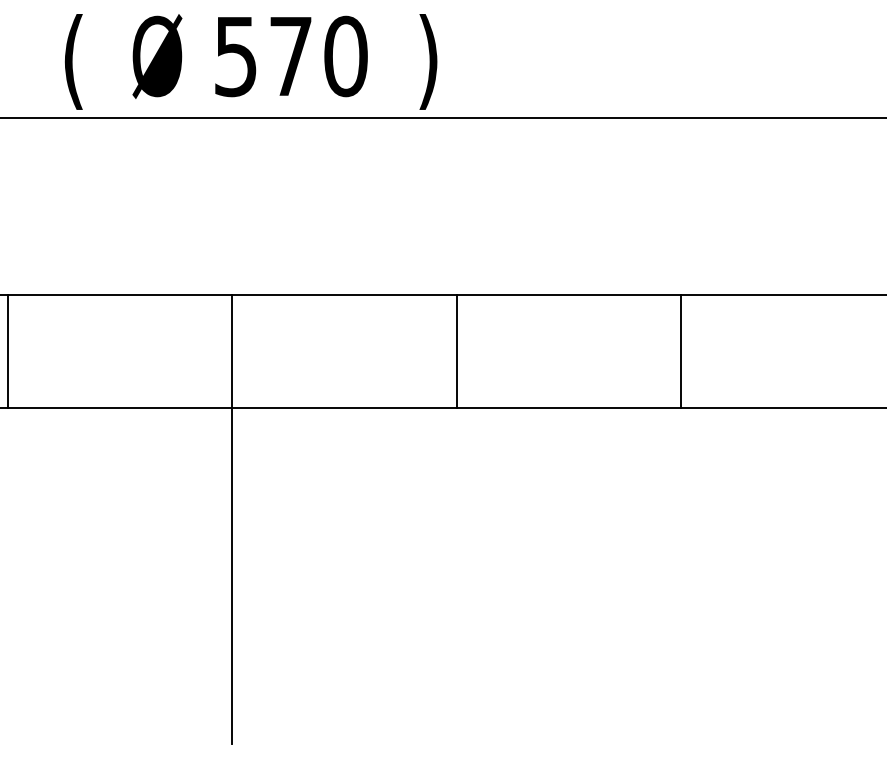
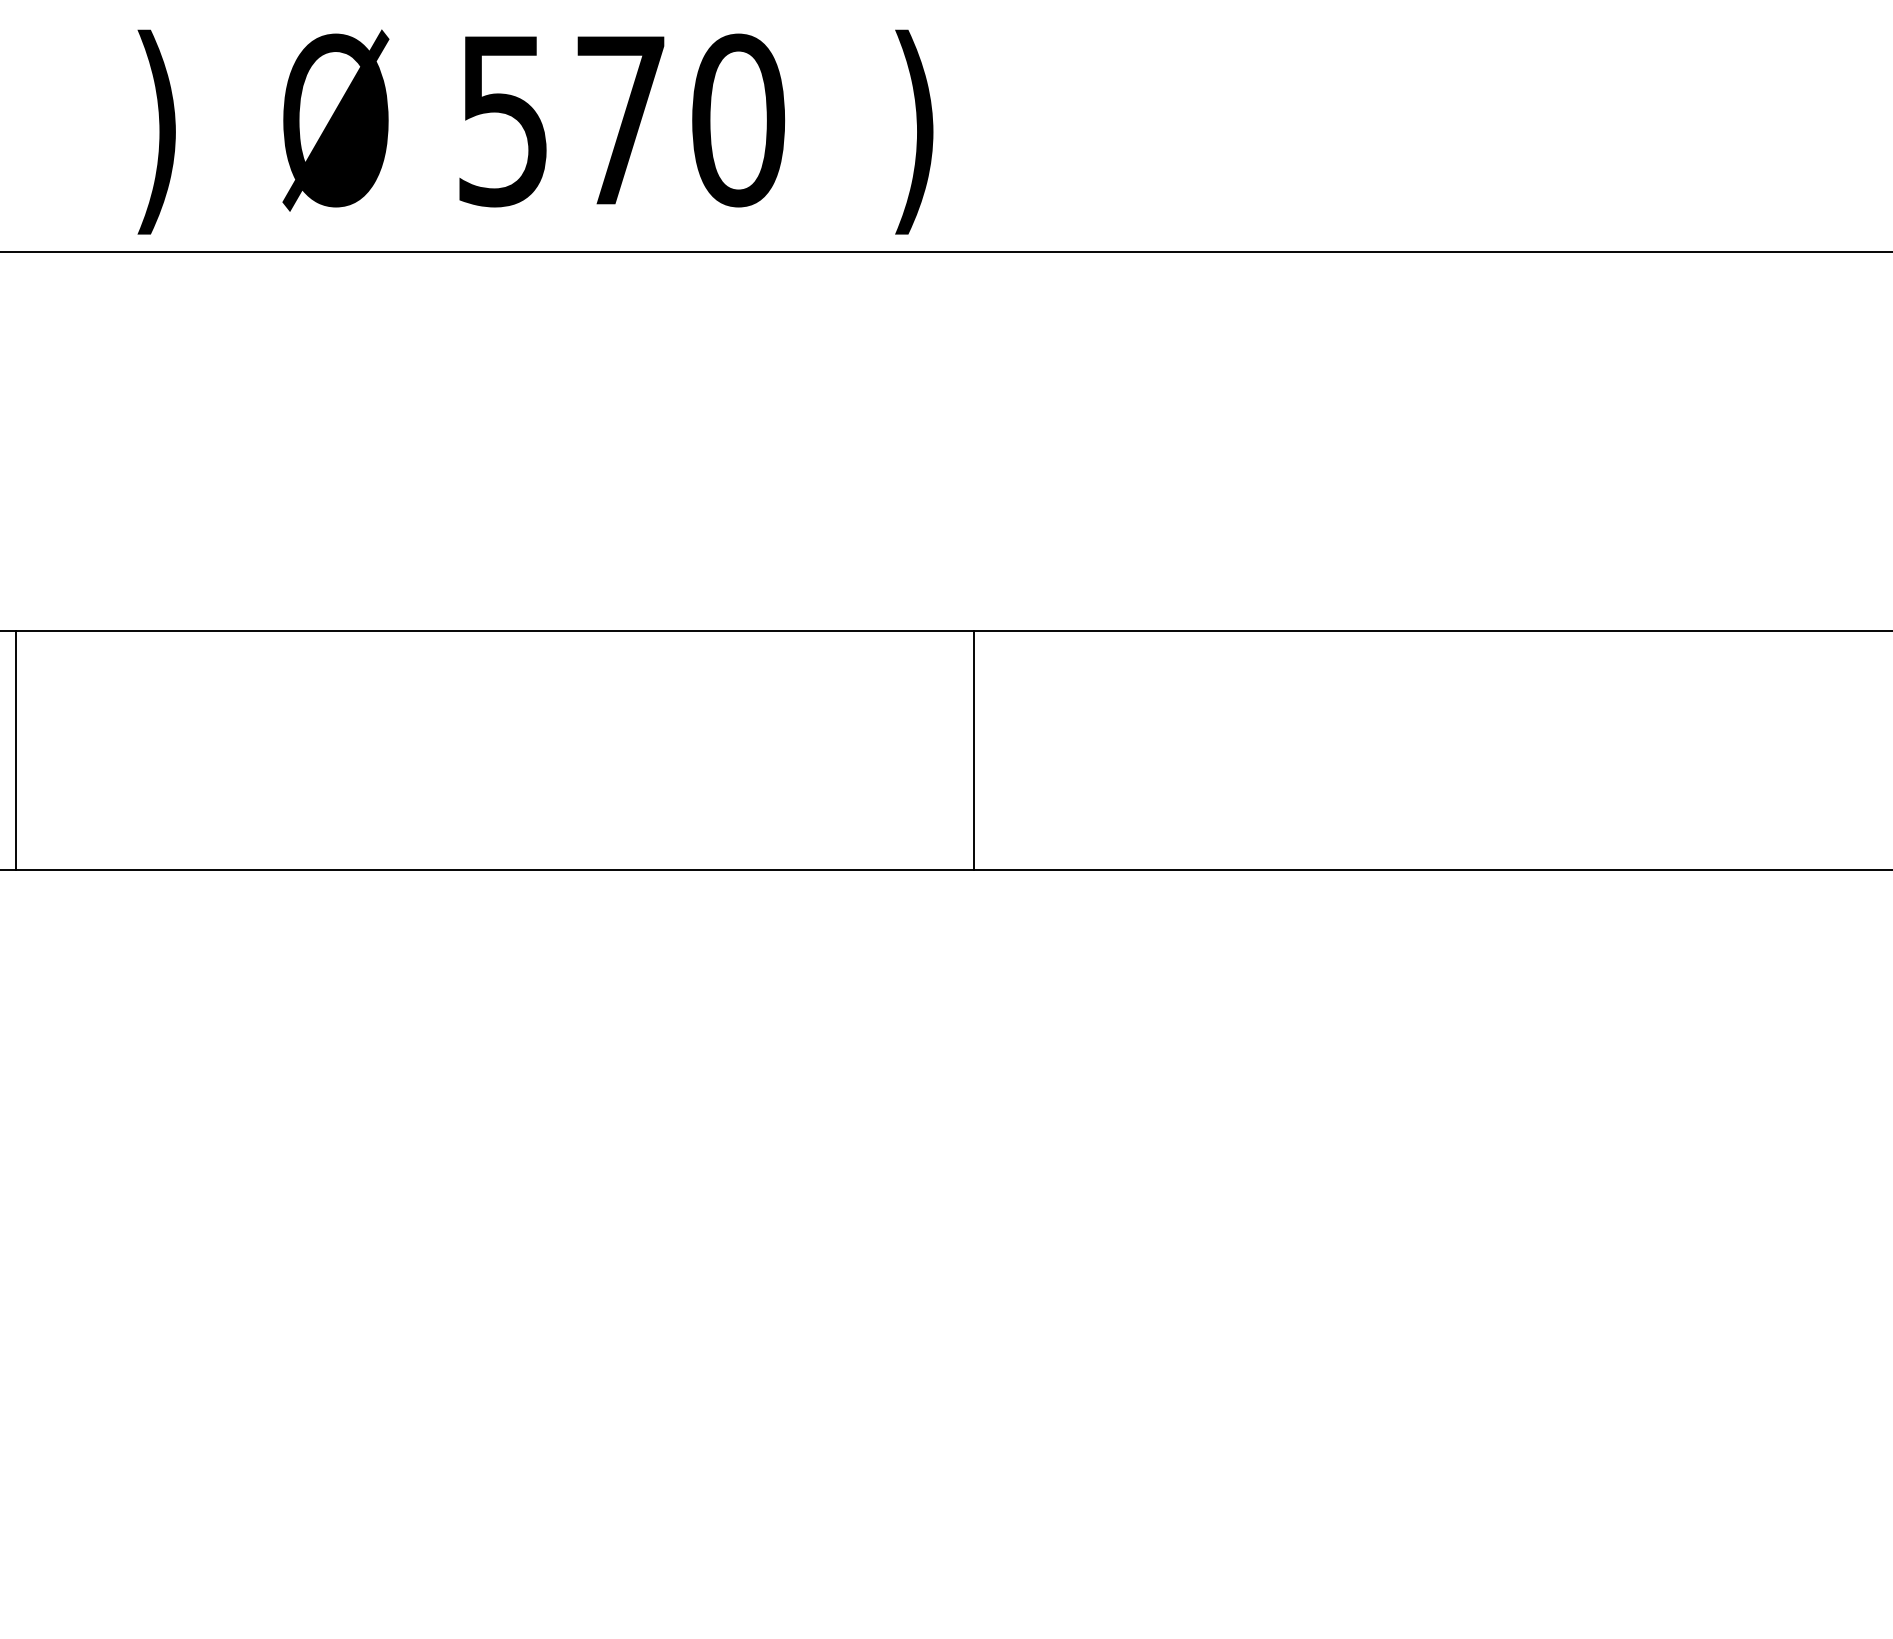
text: (73, 61) -> (156, 131), ( -> )
line: (680, 351) -> (1452, 750), removed
line: (232, 519) -> (496, 1108), removed

